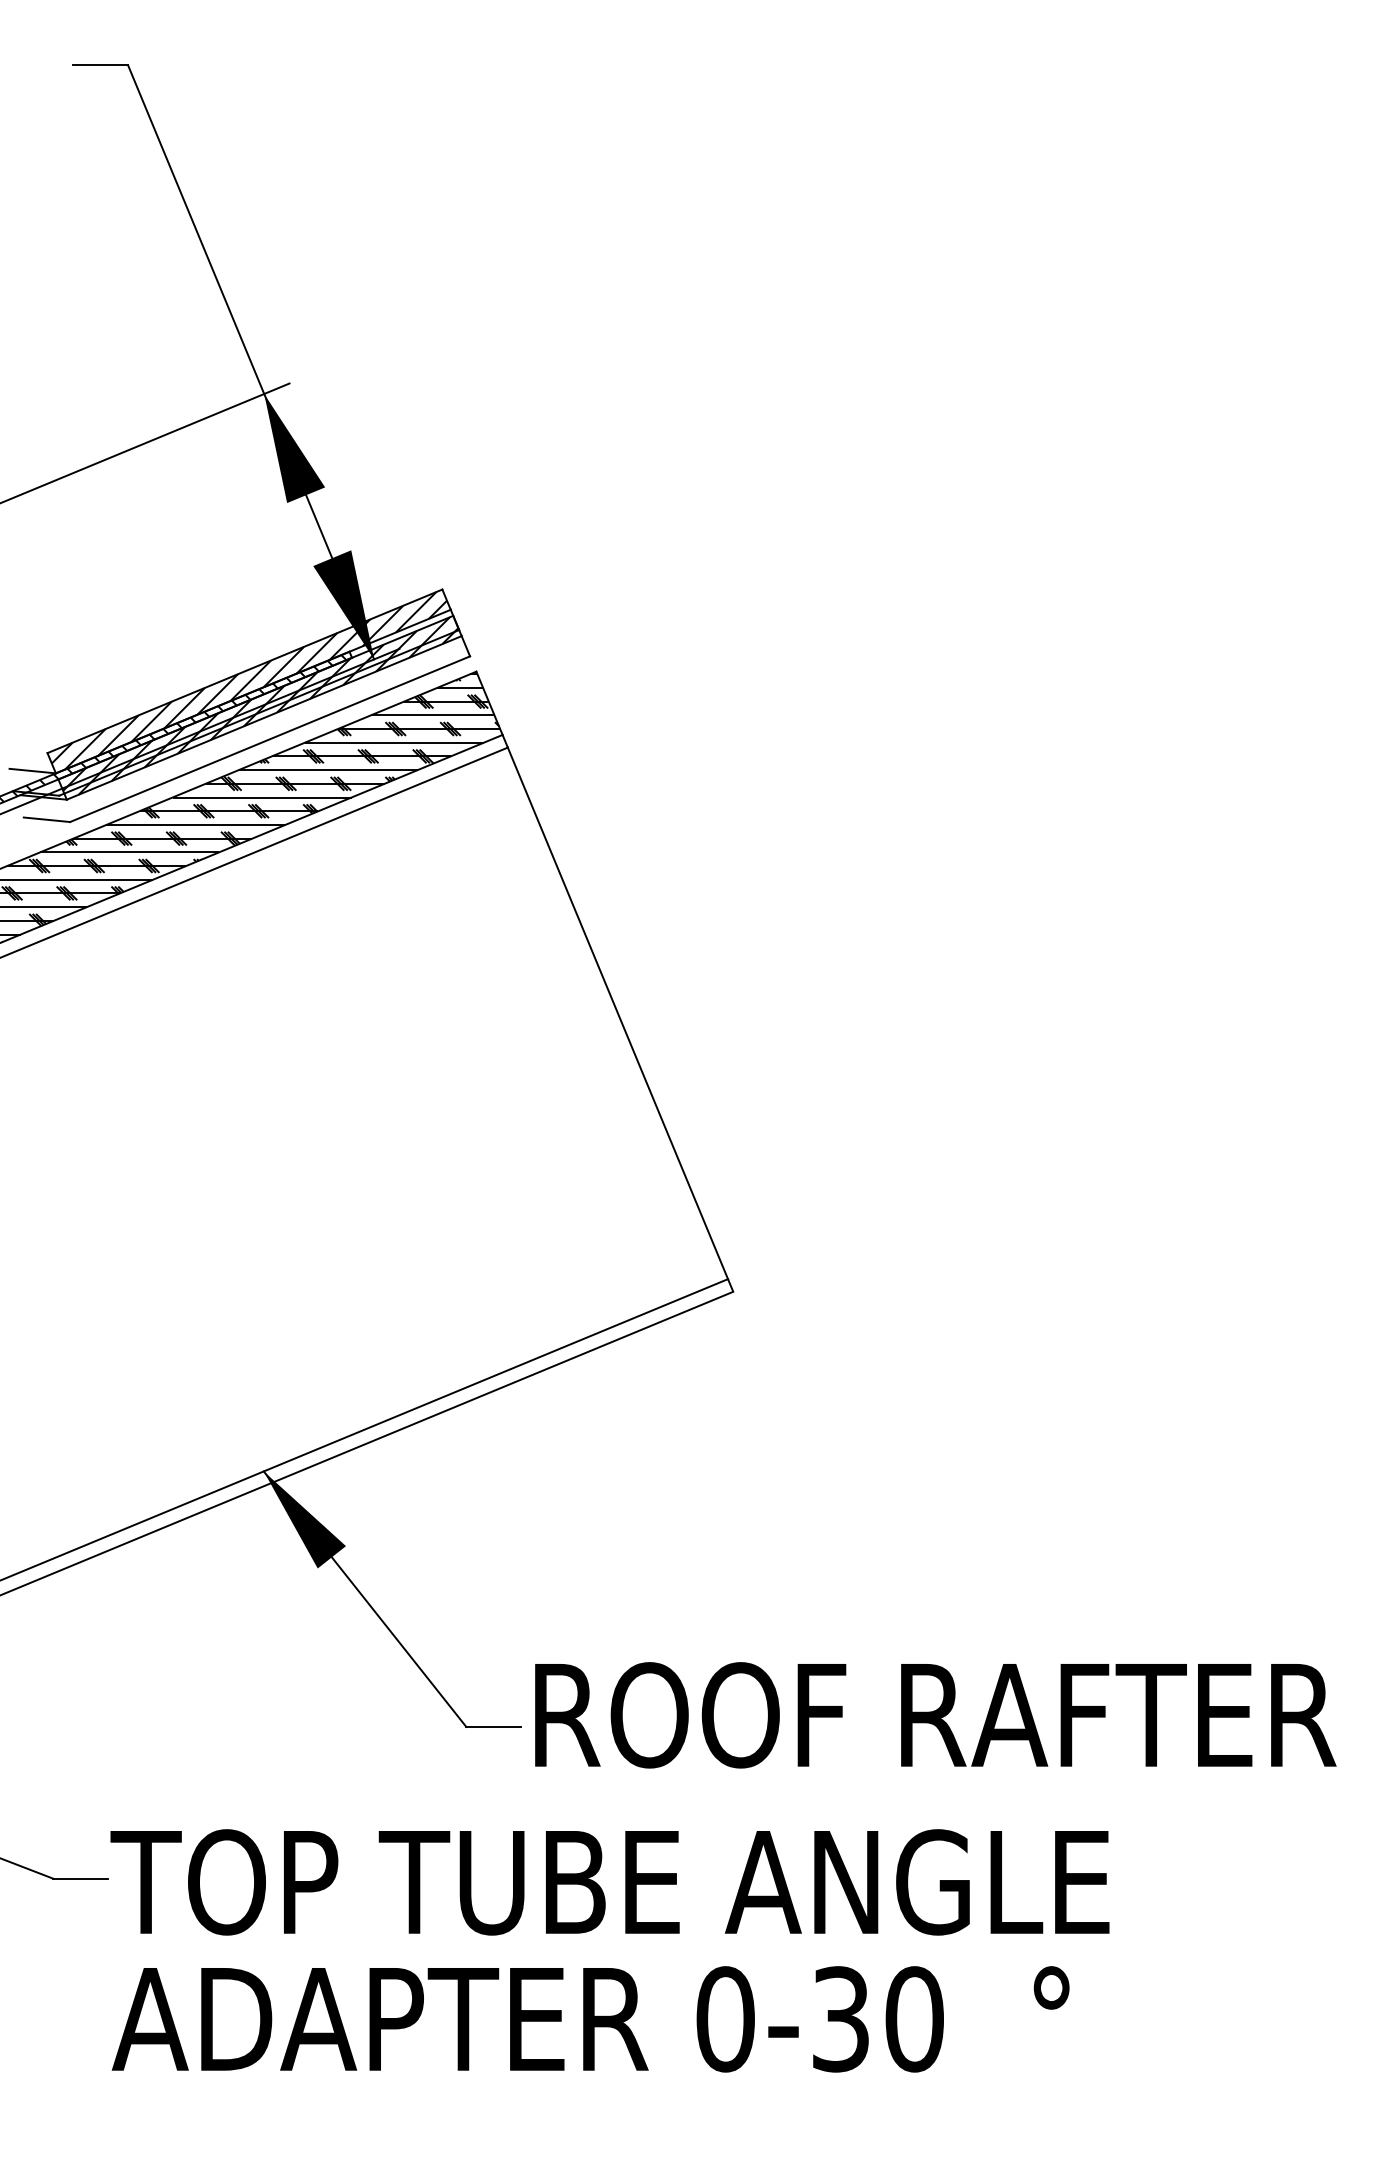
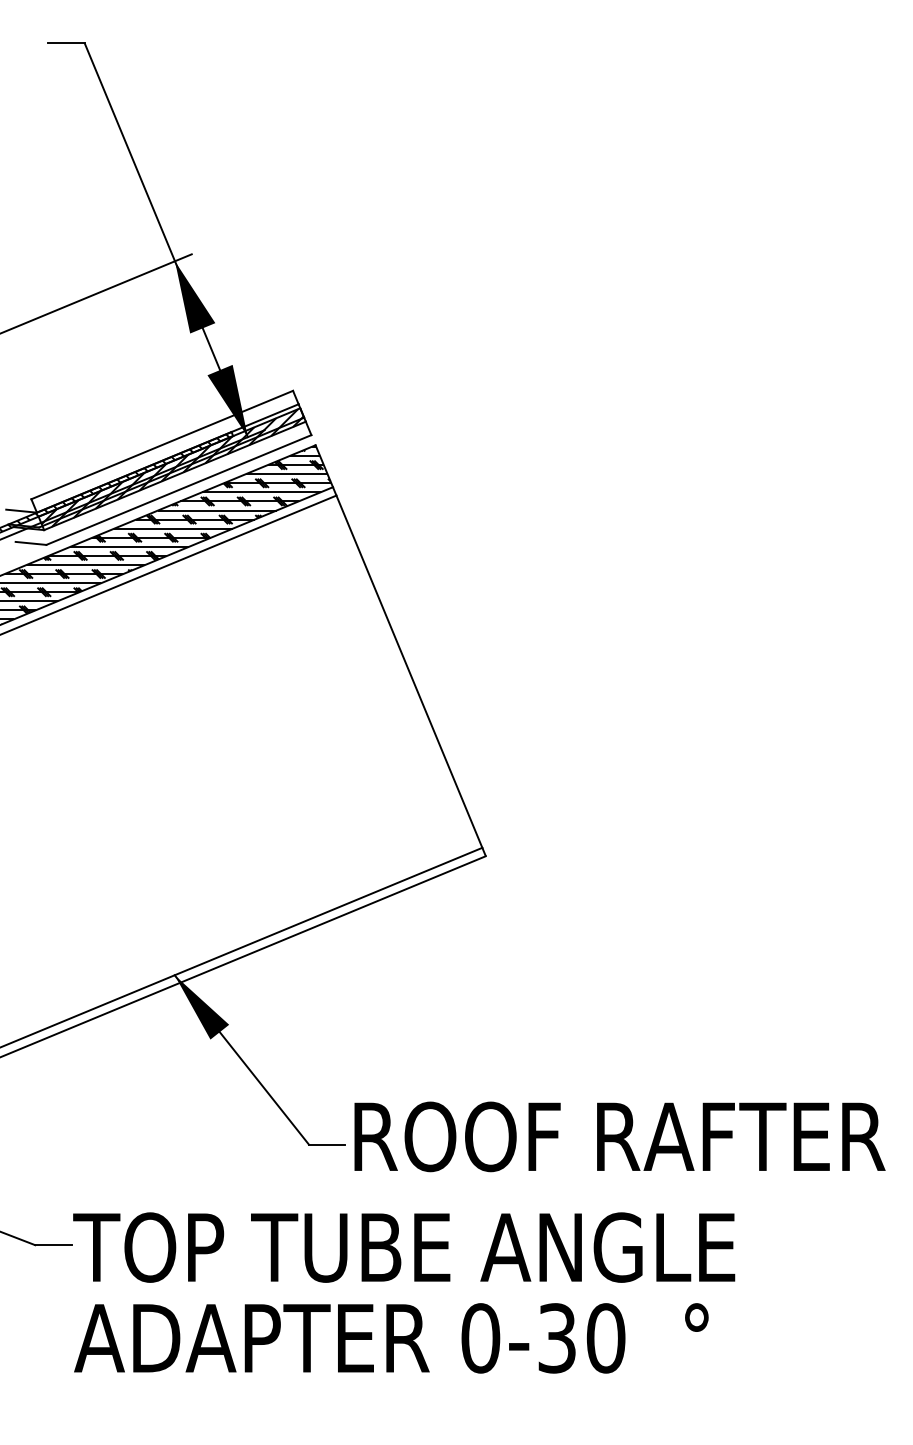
hatch: (249, 681) -> (165, 451), removed

